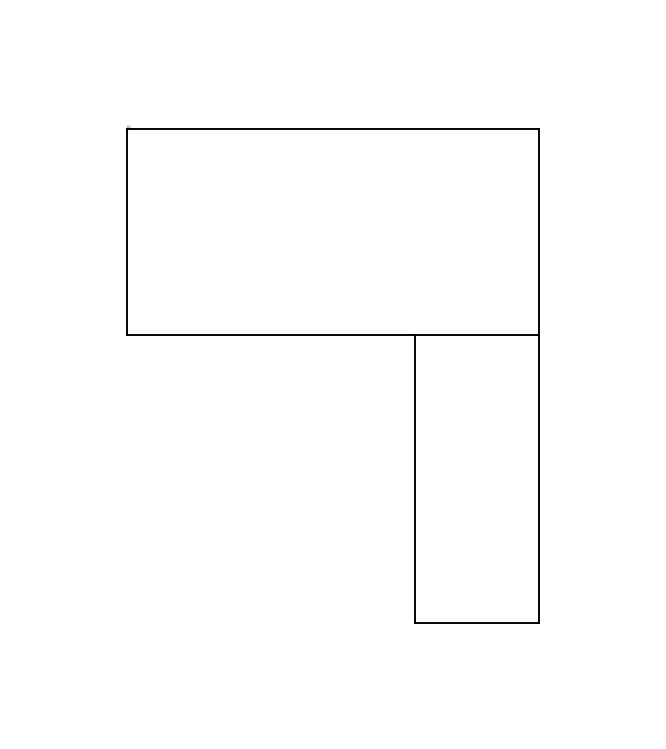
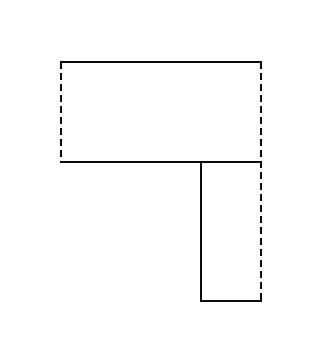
line: (127, 232) -> (61, 112), solid -> dashed
line: (538, 377) -> (260, 182), solid -> dashed

